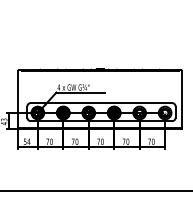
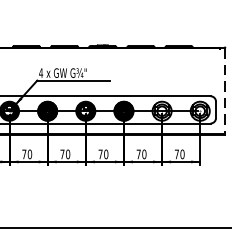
line: (181, 99) -> (224, 90), solid -> dashed

